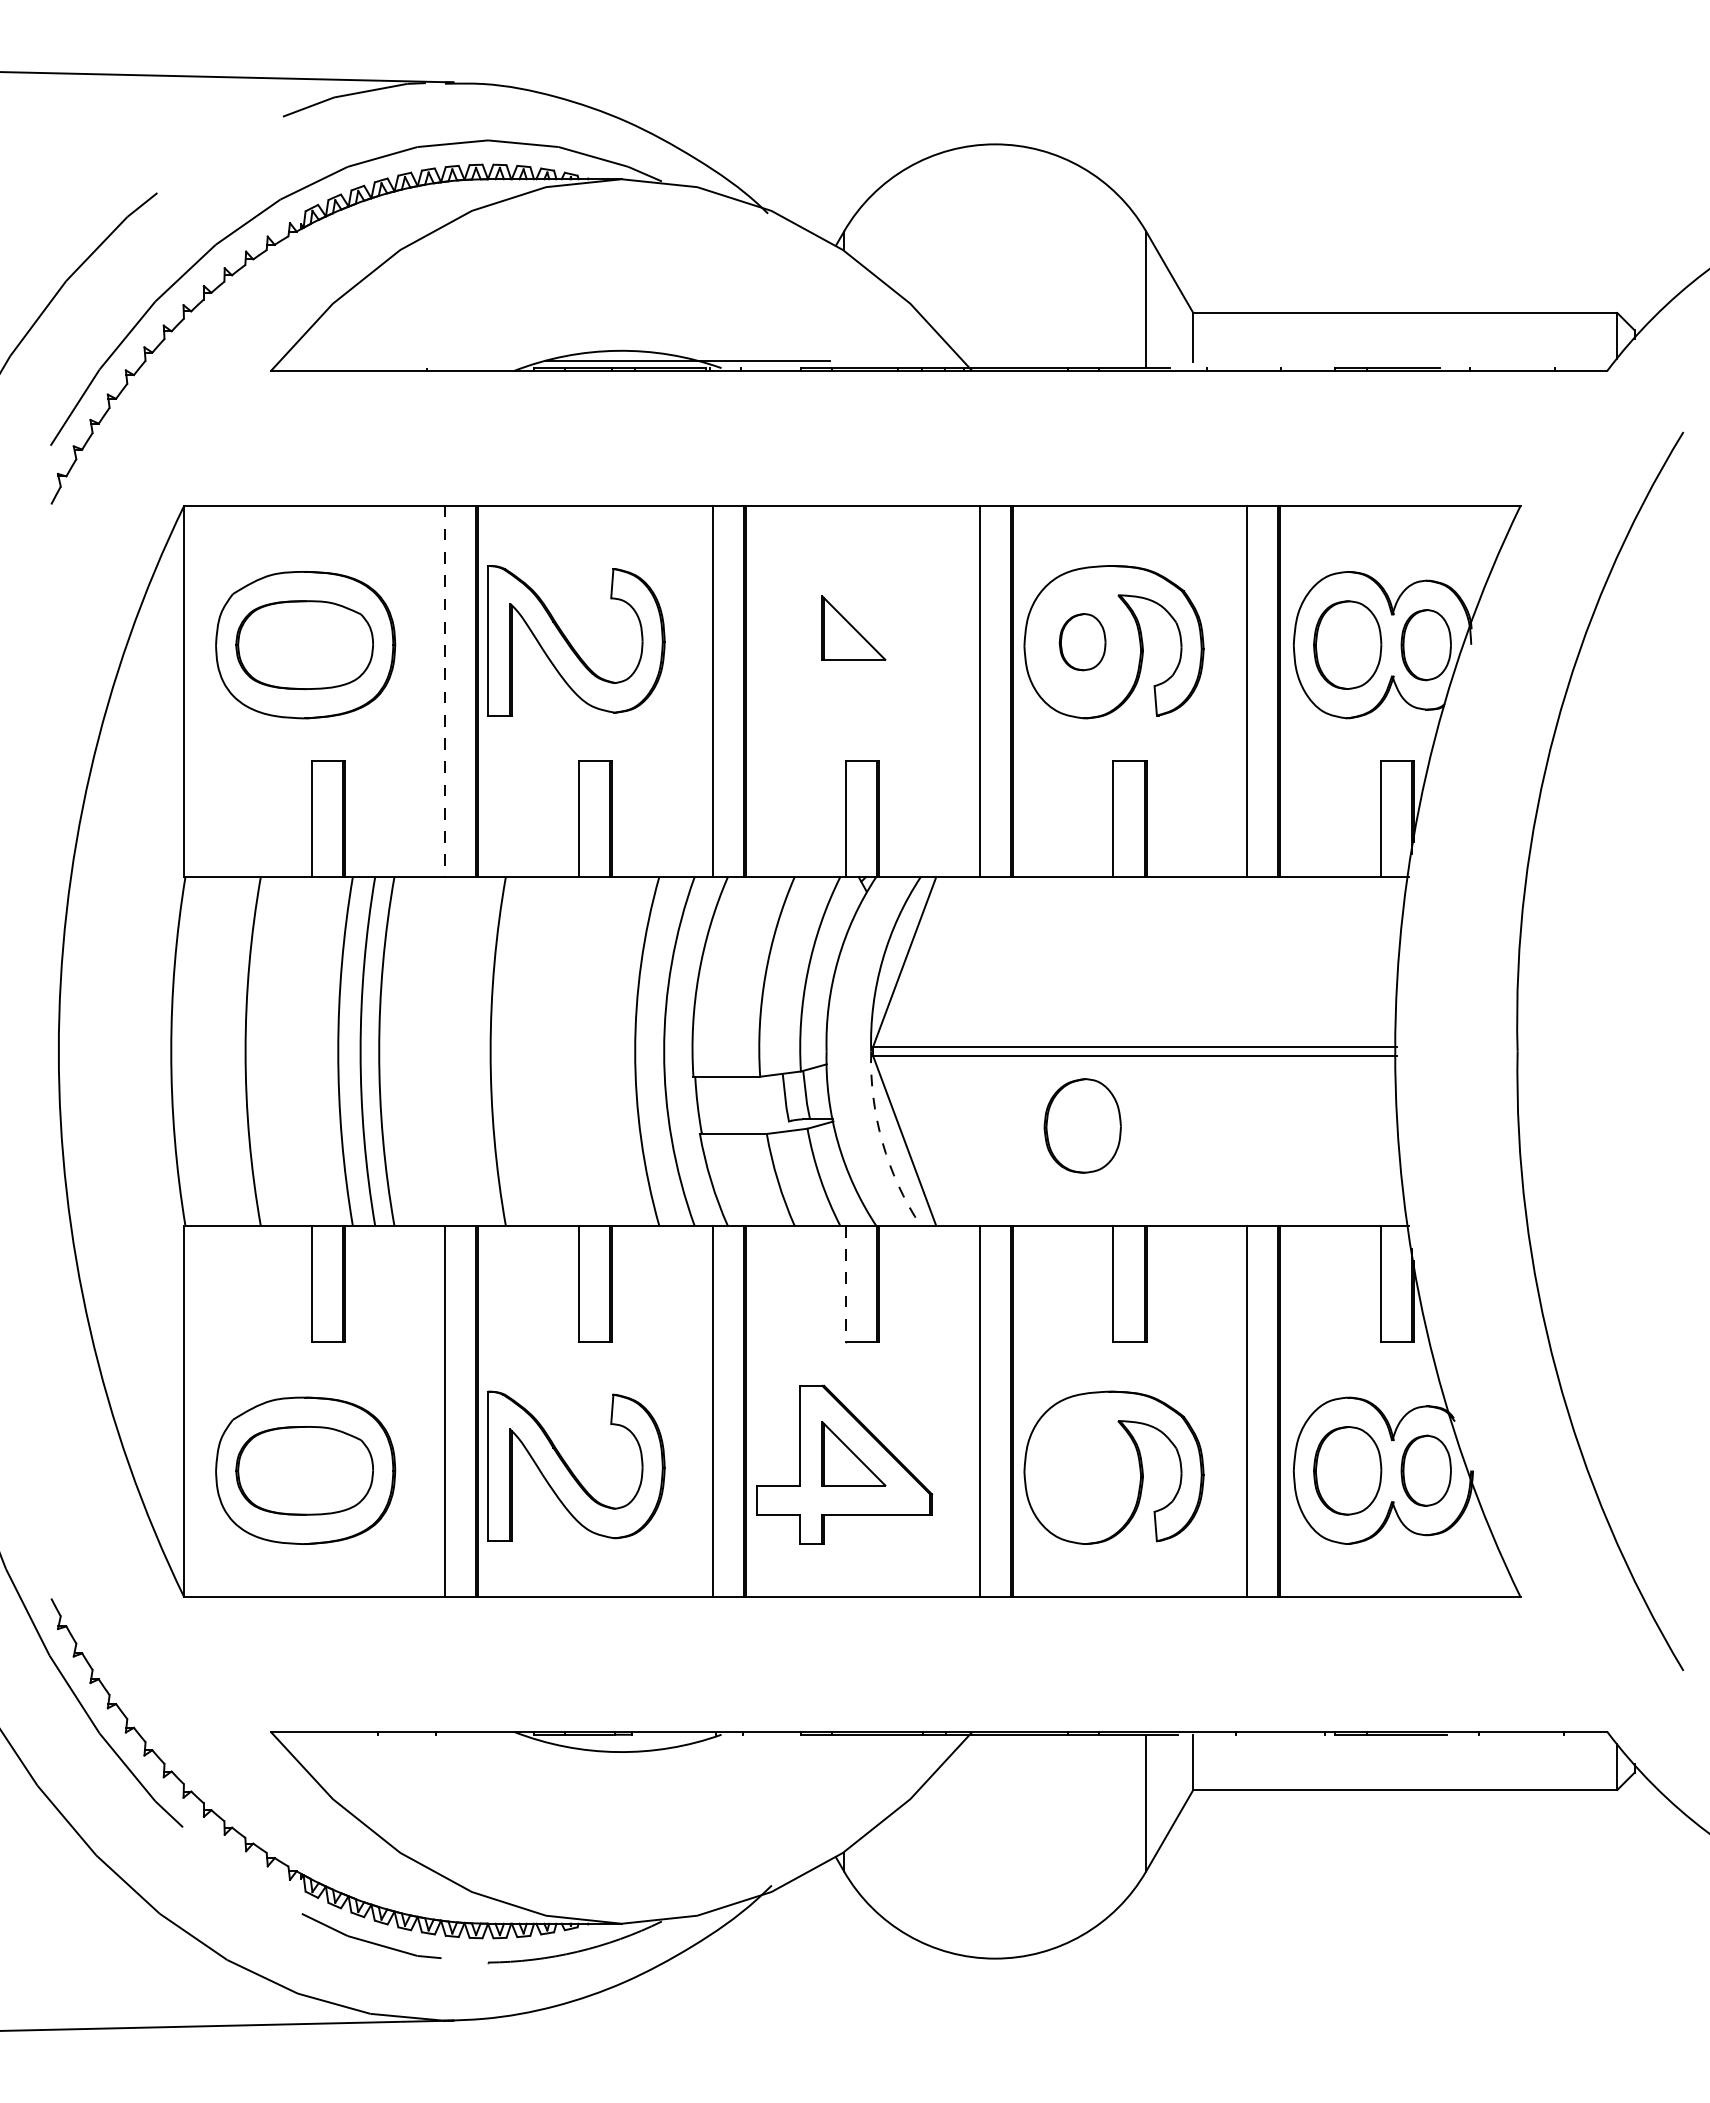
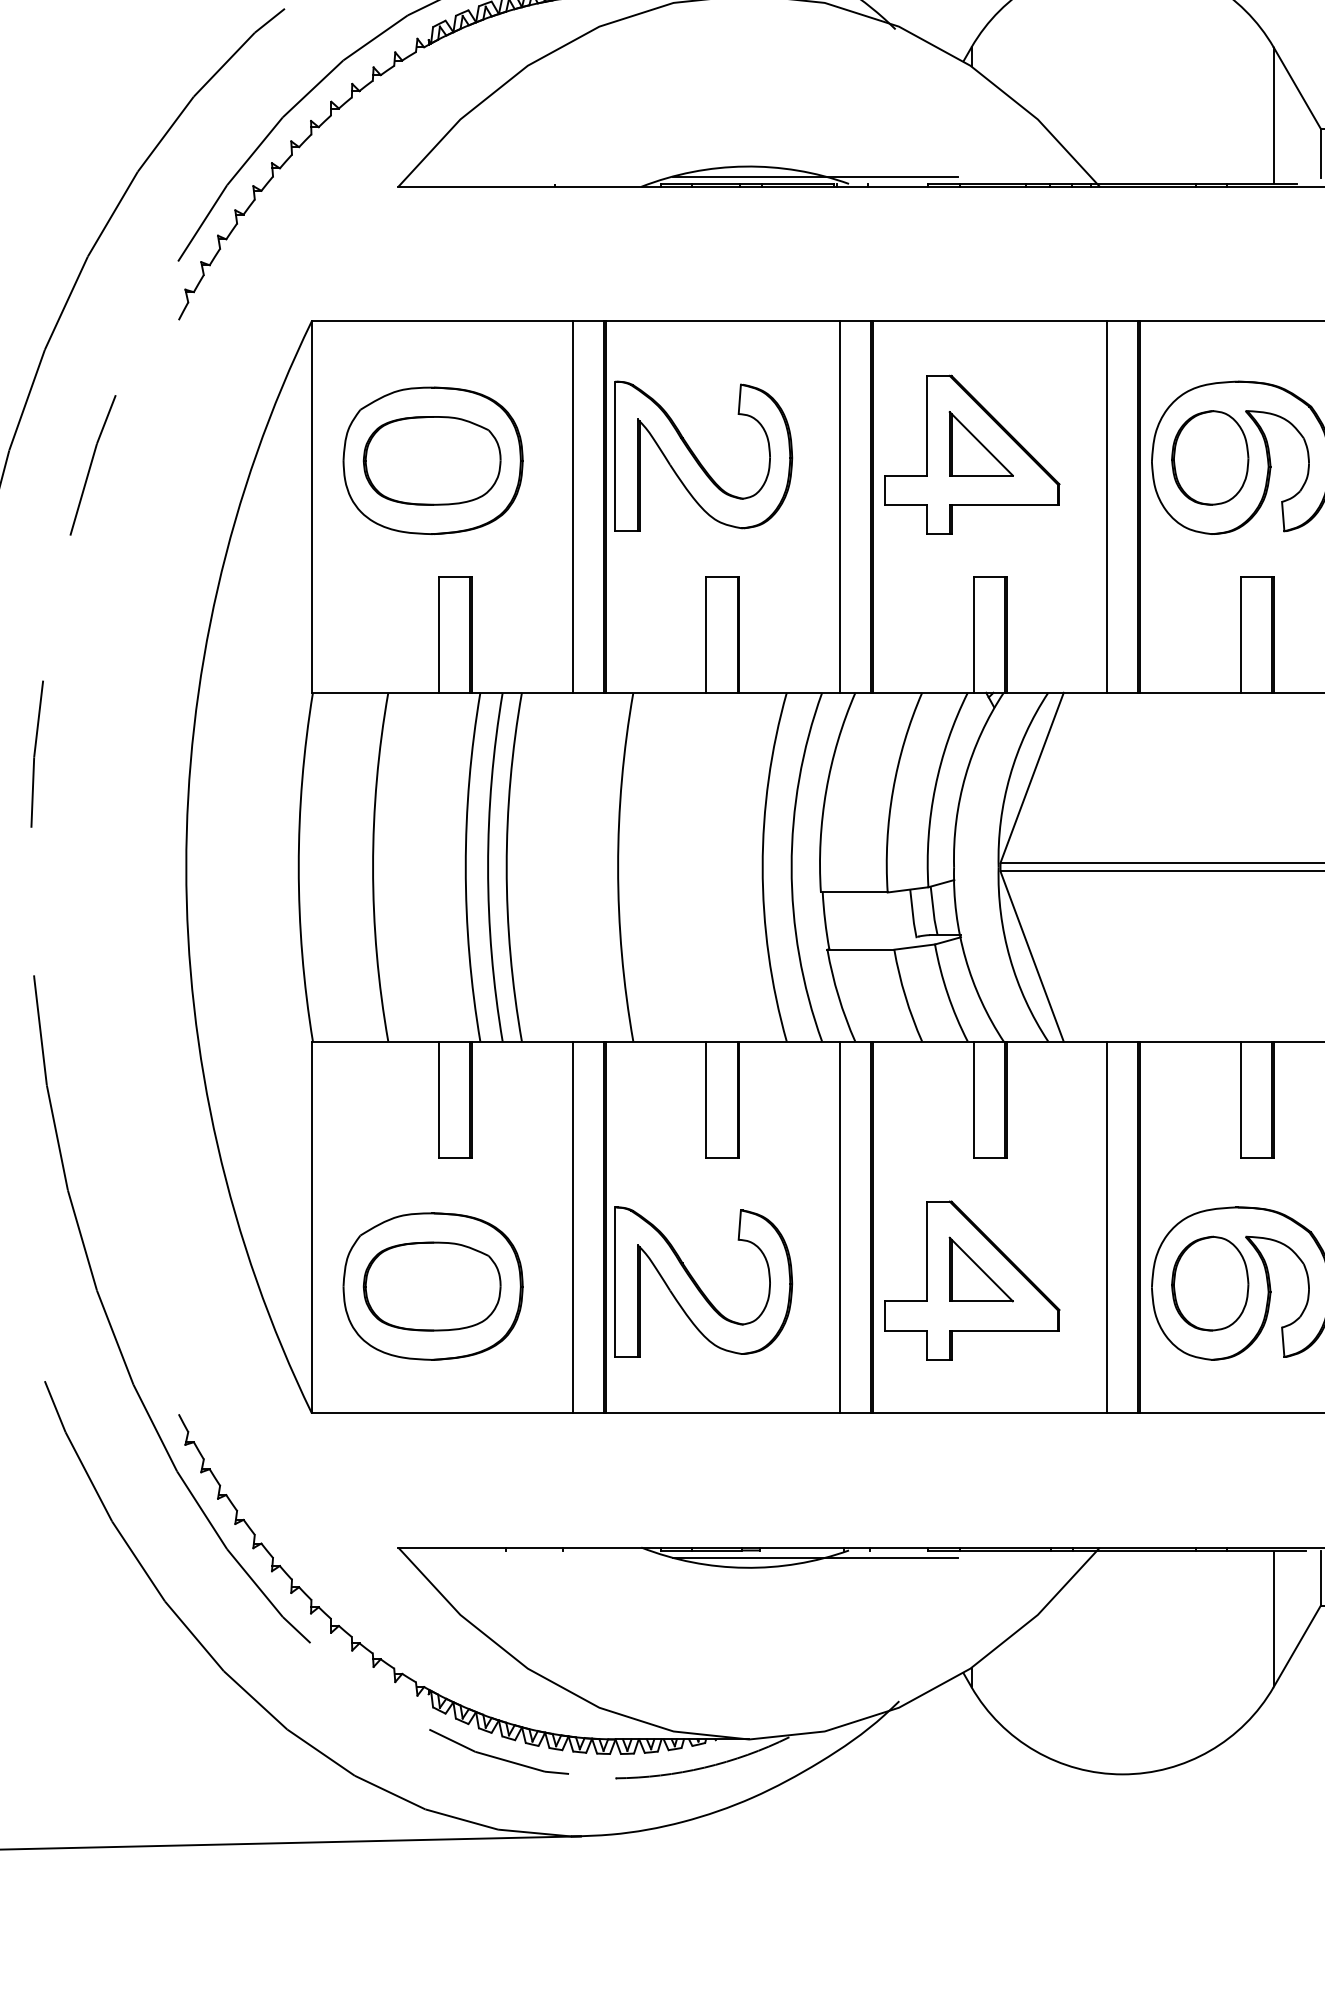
part: (844, 638) -> (971, 454), added
part: (1082, 641) -> (1209, 457), size x1.67
line: (445, 691) -> (572, 507), dashed -> solid
part: (1082, 1125) -> (1209, 1283), moved
arc: (882, 1142) -> (1009, 958), dashed -> solid
line: (846, 1284) -> (973, 1100), dashed -> solid
line: (687, 1742) -> (814, 1558), added

